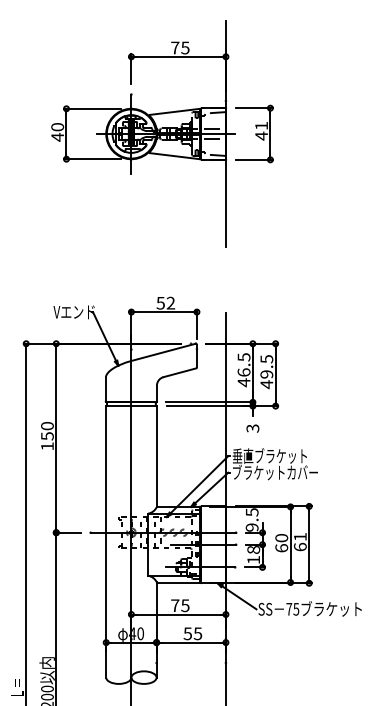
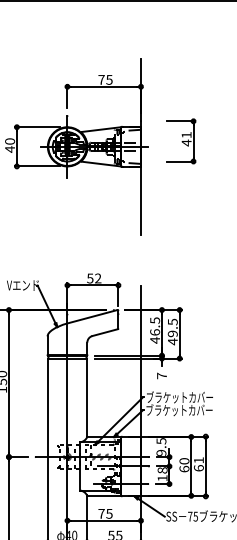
part: (254, 133) -> (181, 140), moved
text: (252, 428) -> (161, 375), 3 -> 7
text: (275, 455) -> (179, 396), 垂直ブラケット -> ブラケットカバー

